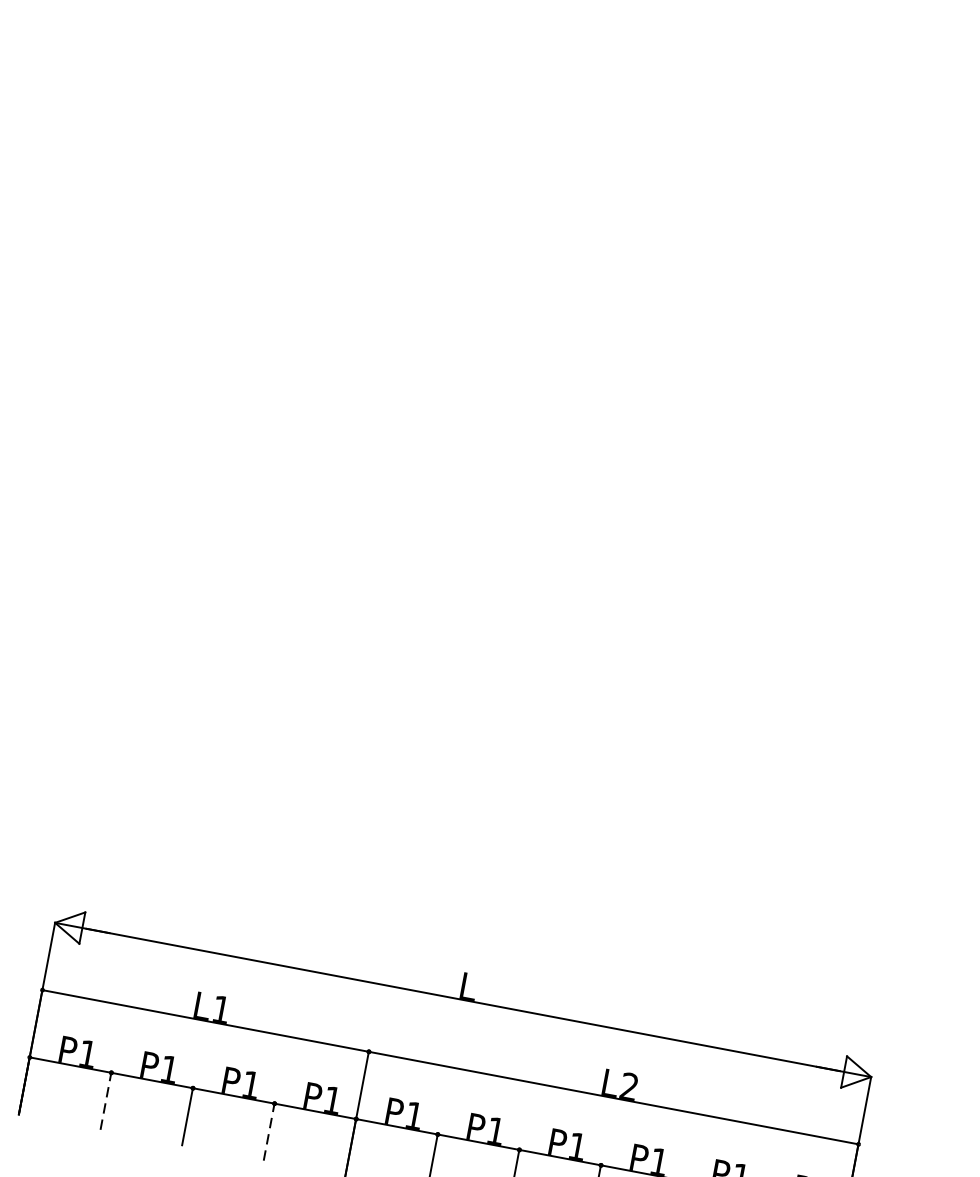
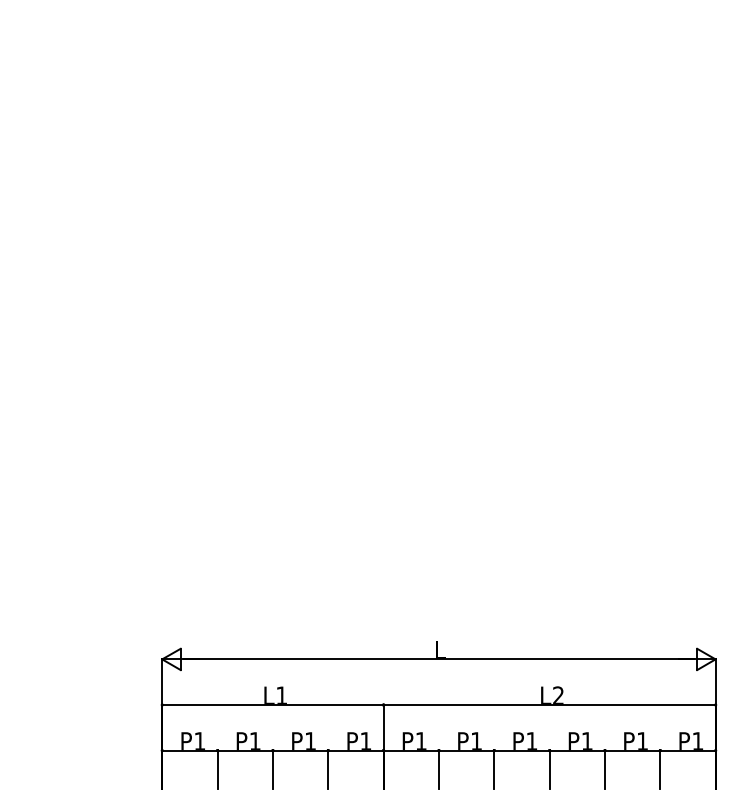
line: (105, 1100) -> (217, 769), dashed -> solid
line: (269, 1131) -> (328, 769), dashed -> solid

